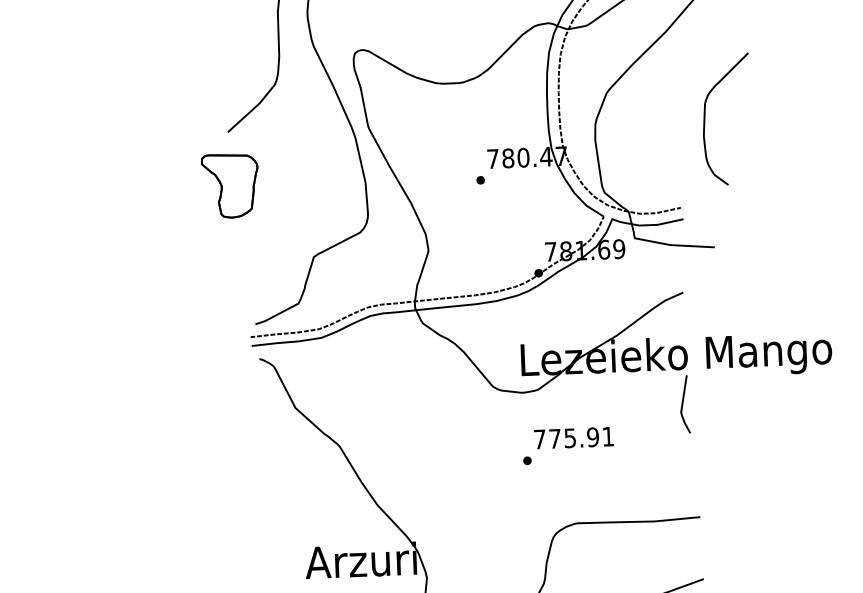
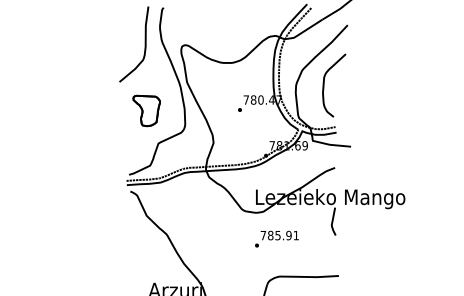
curve: (706, 120) -> (324, 85), moved
part: (229, 185) -> (146, 110), moved
text: (554, 438) -> (270, 235), 775.91 -> 785.91

